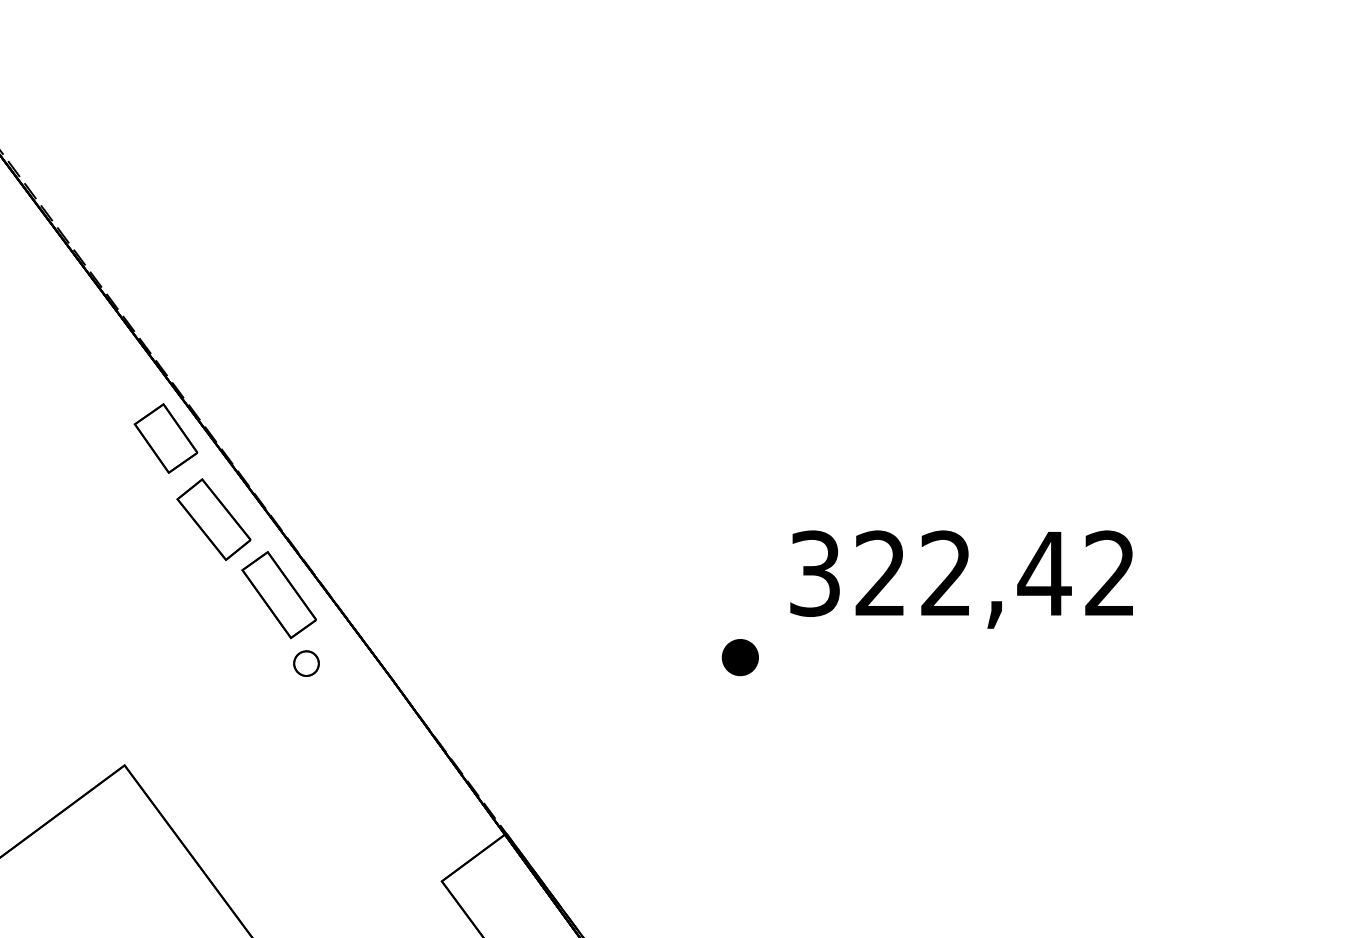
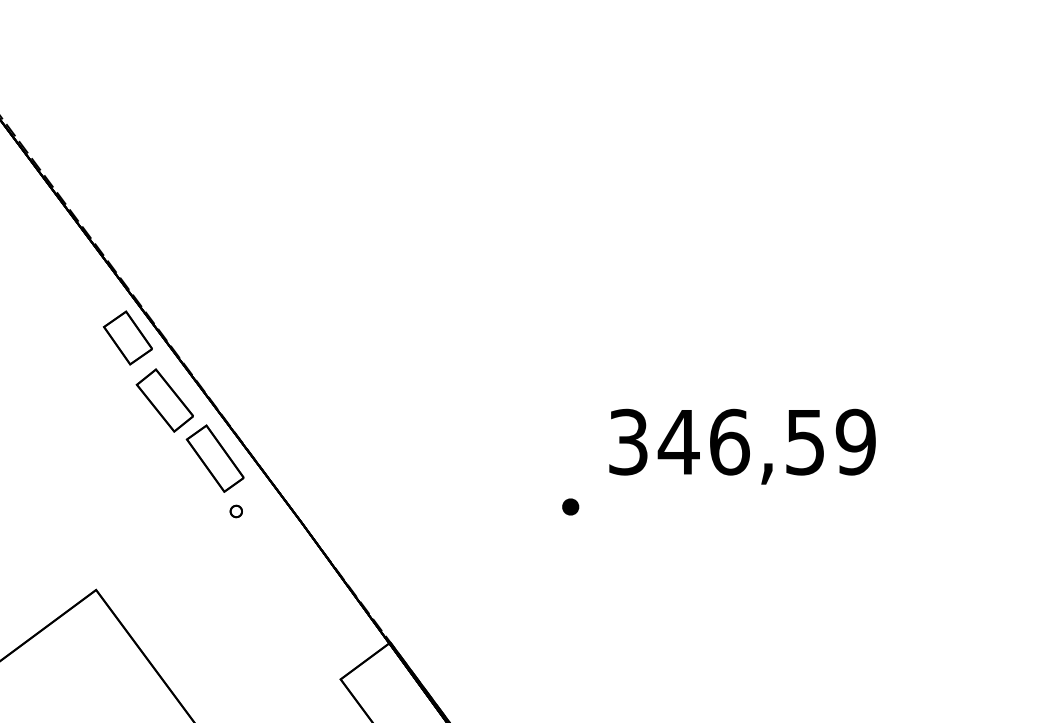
text: (994, 573) -> (766, 442), 322,42 -> 346,59
part: (739, 657) -> (570, 506), size x0.6
part: (306, 663) -> (236, 511), size x0.6

